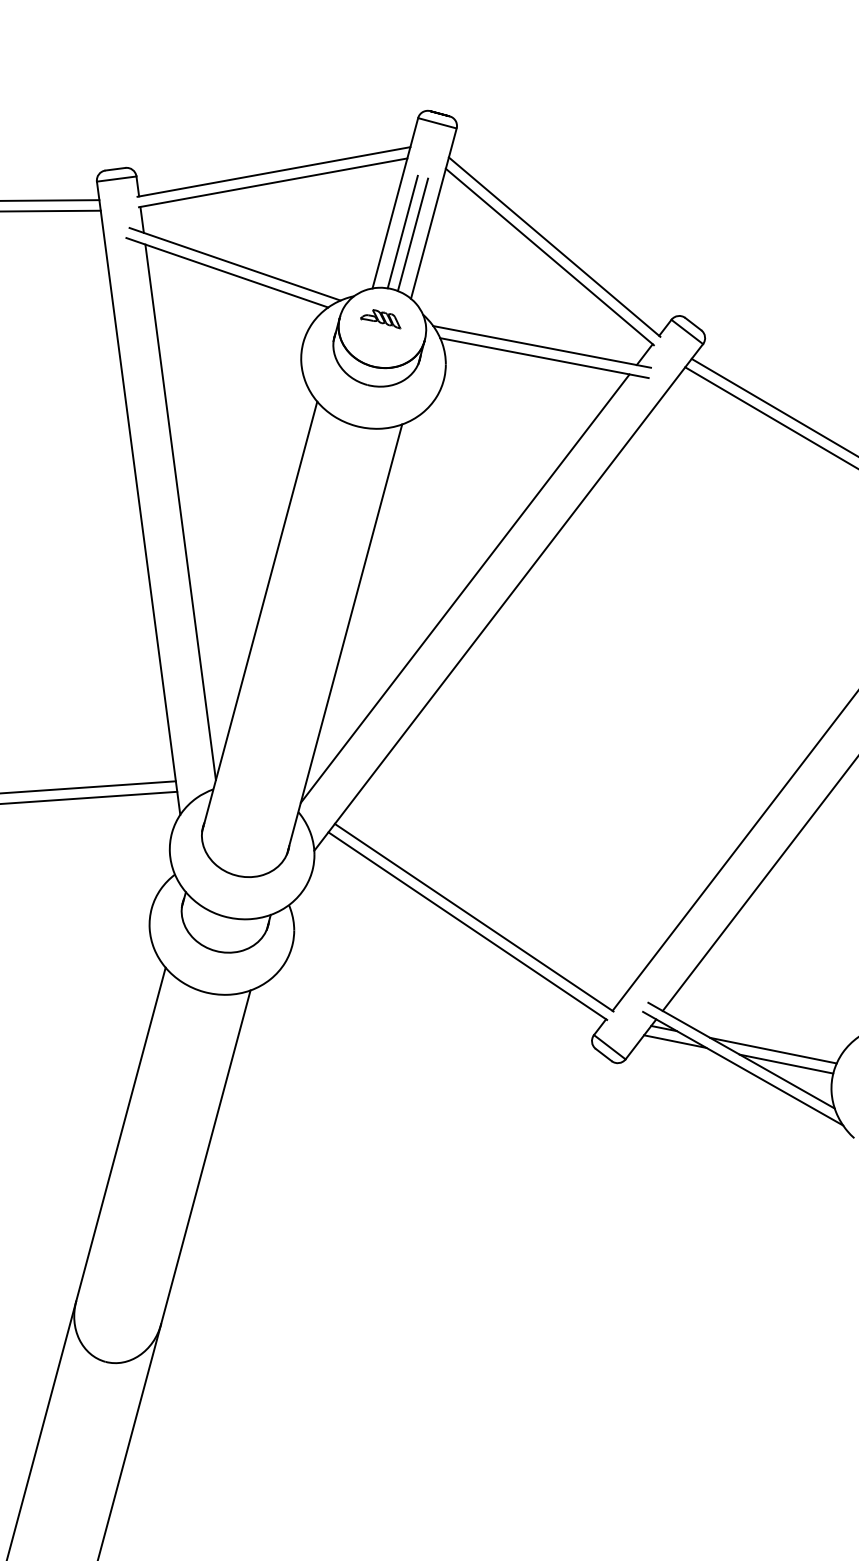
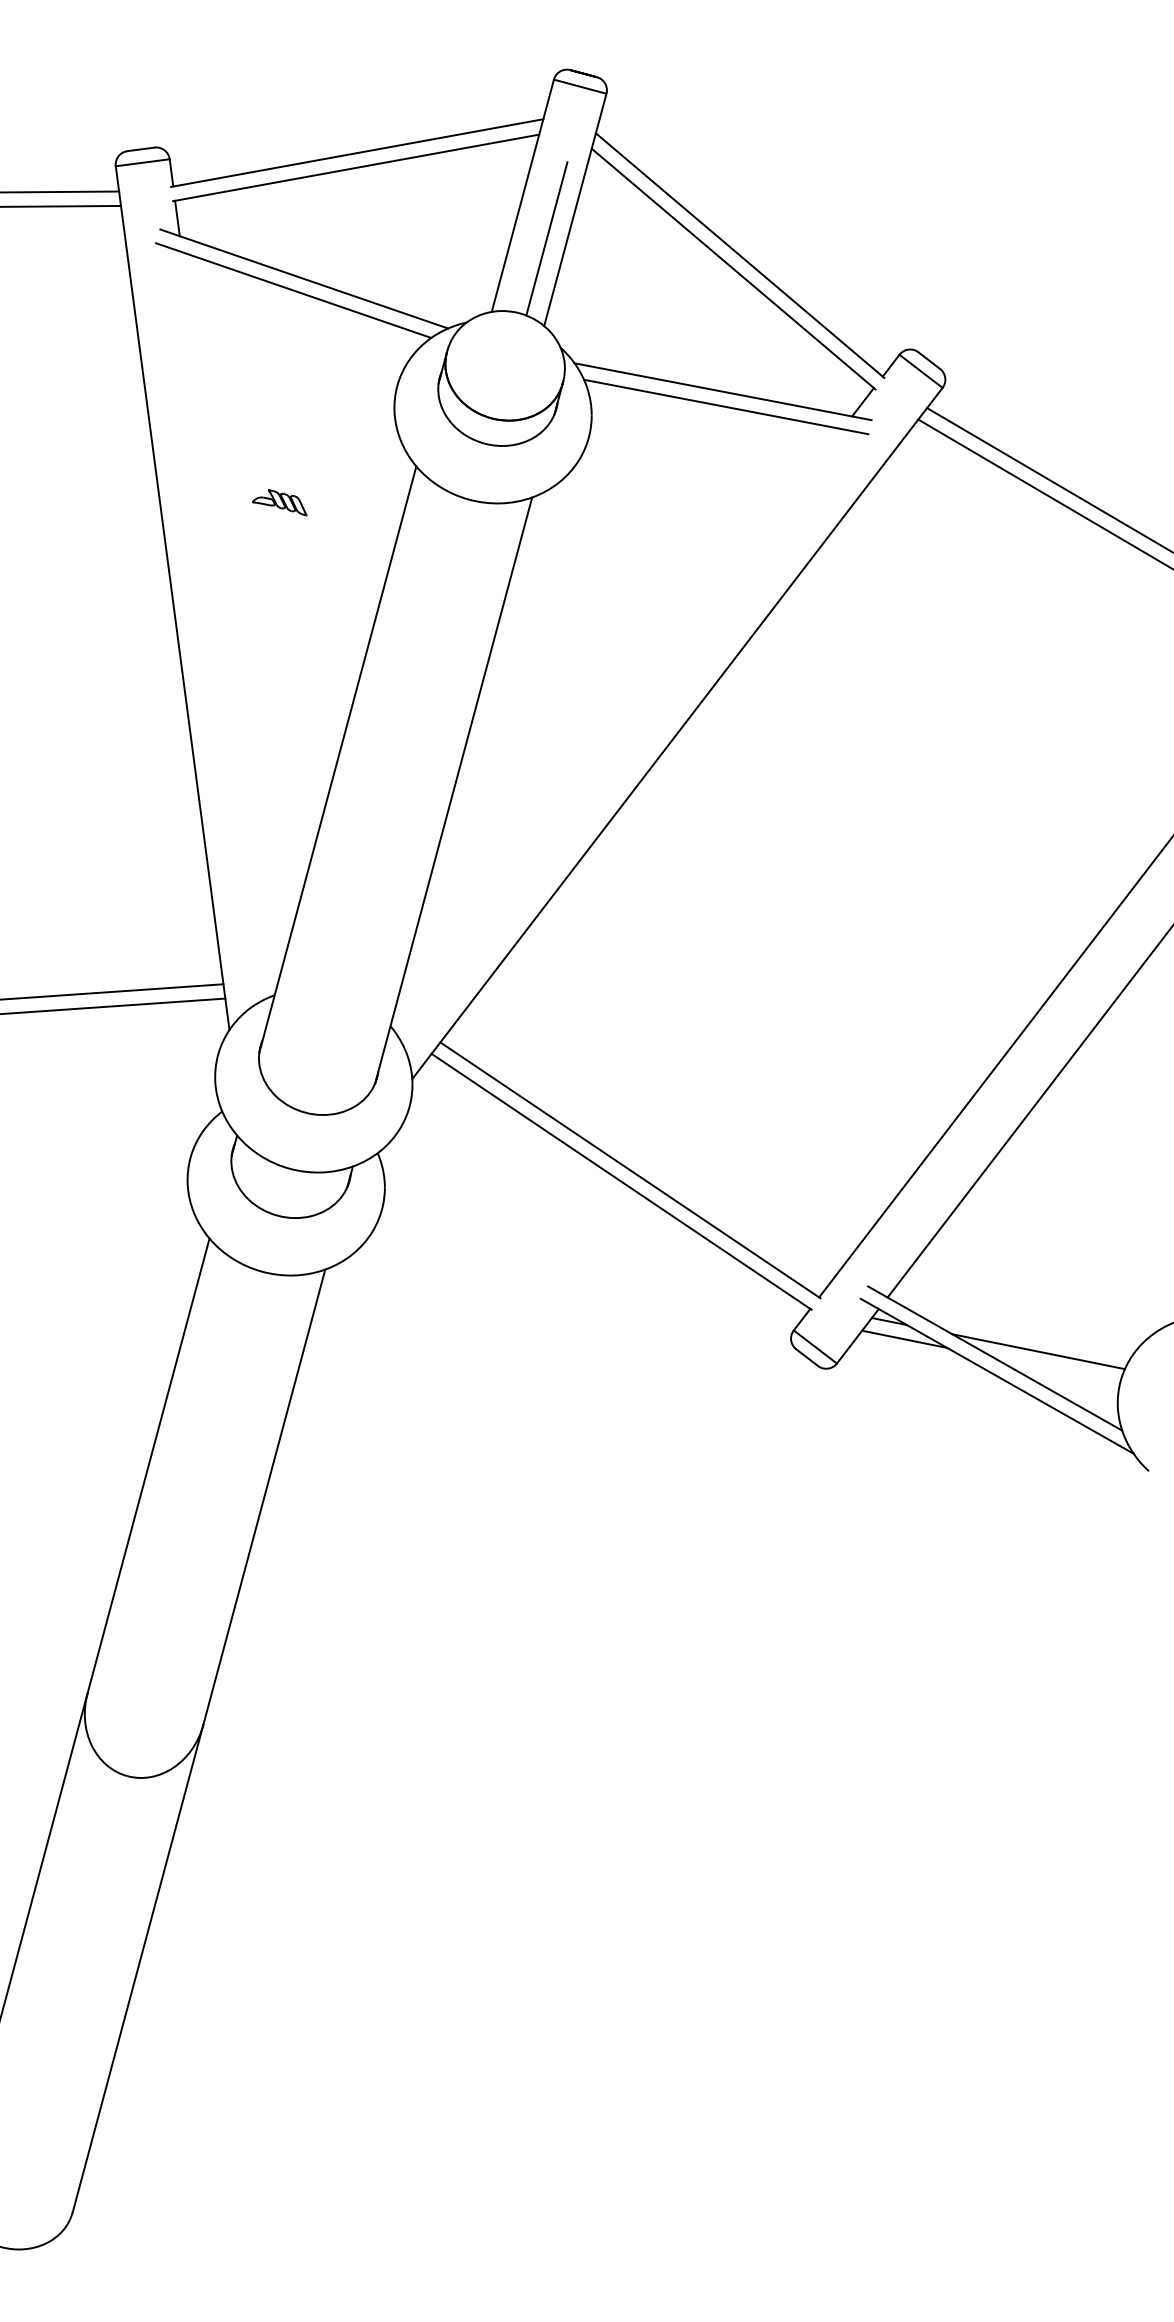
line: (402, 231) -> (532, 234), removed
part: (380, 318) -> (279, 502), moved
line: (180, 512) -> (229, 617), removed
line: (464, 588) -> (617, 721), removed
line: (786, 1063) -> (1056, 1369), removed

